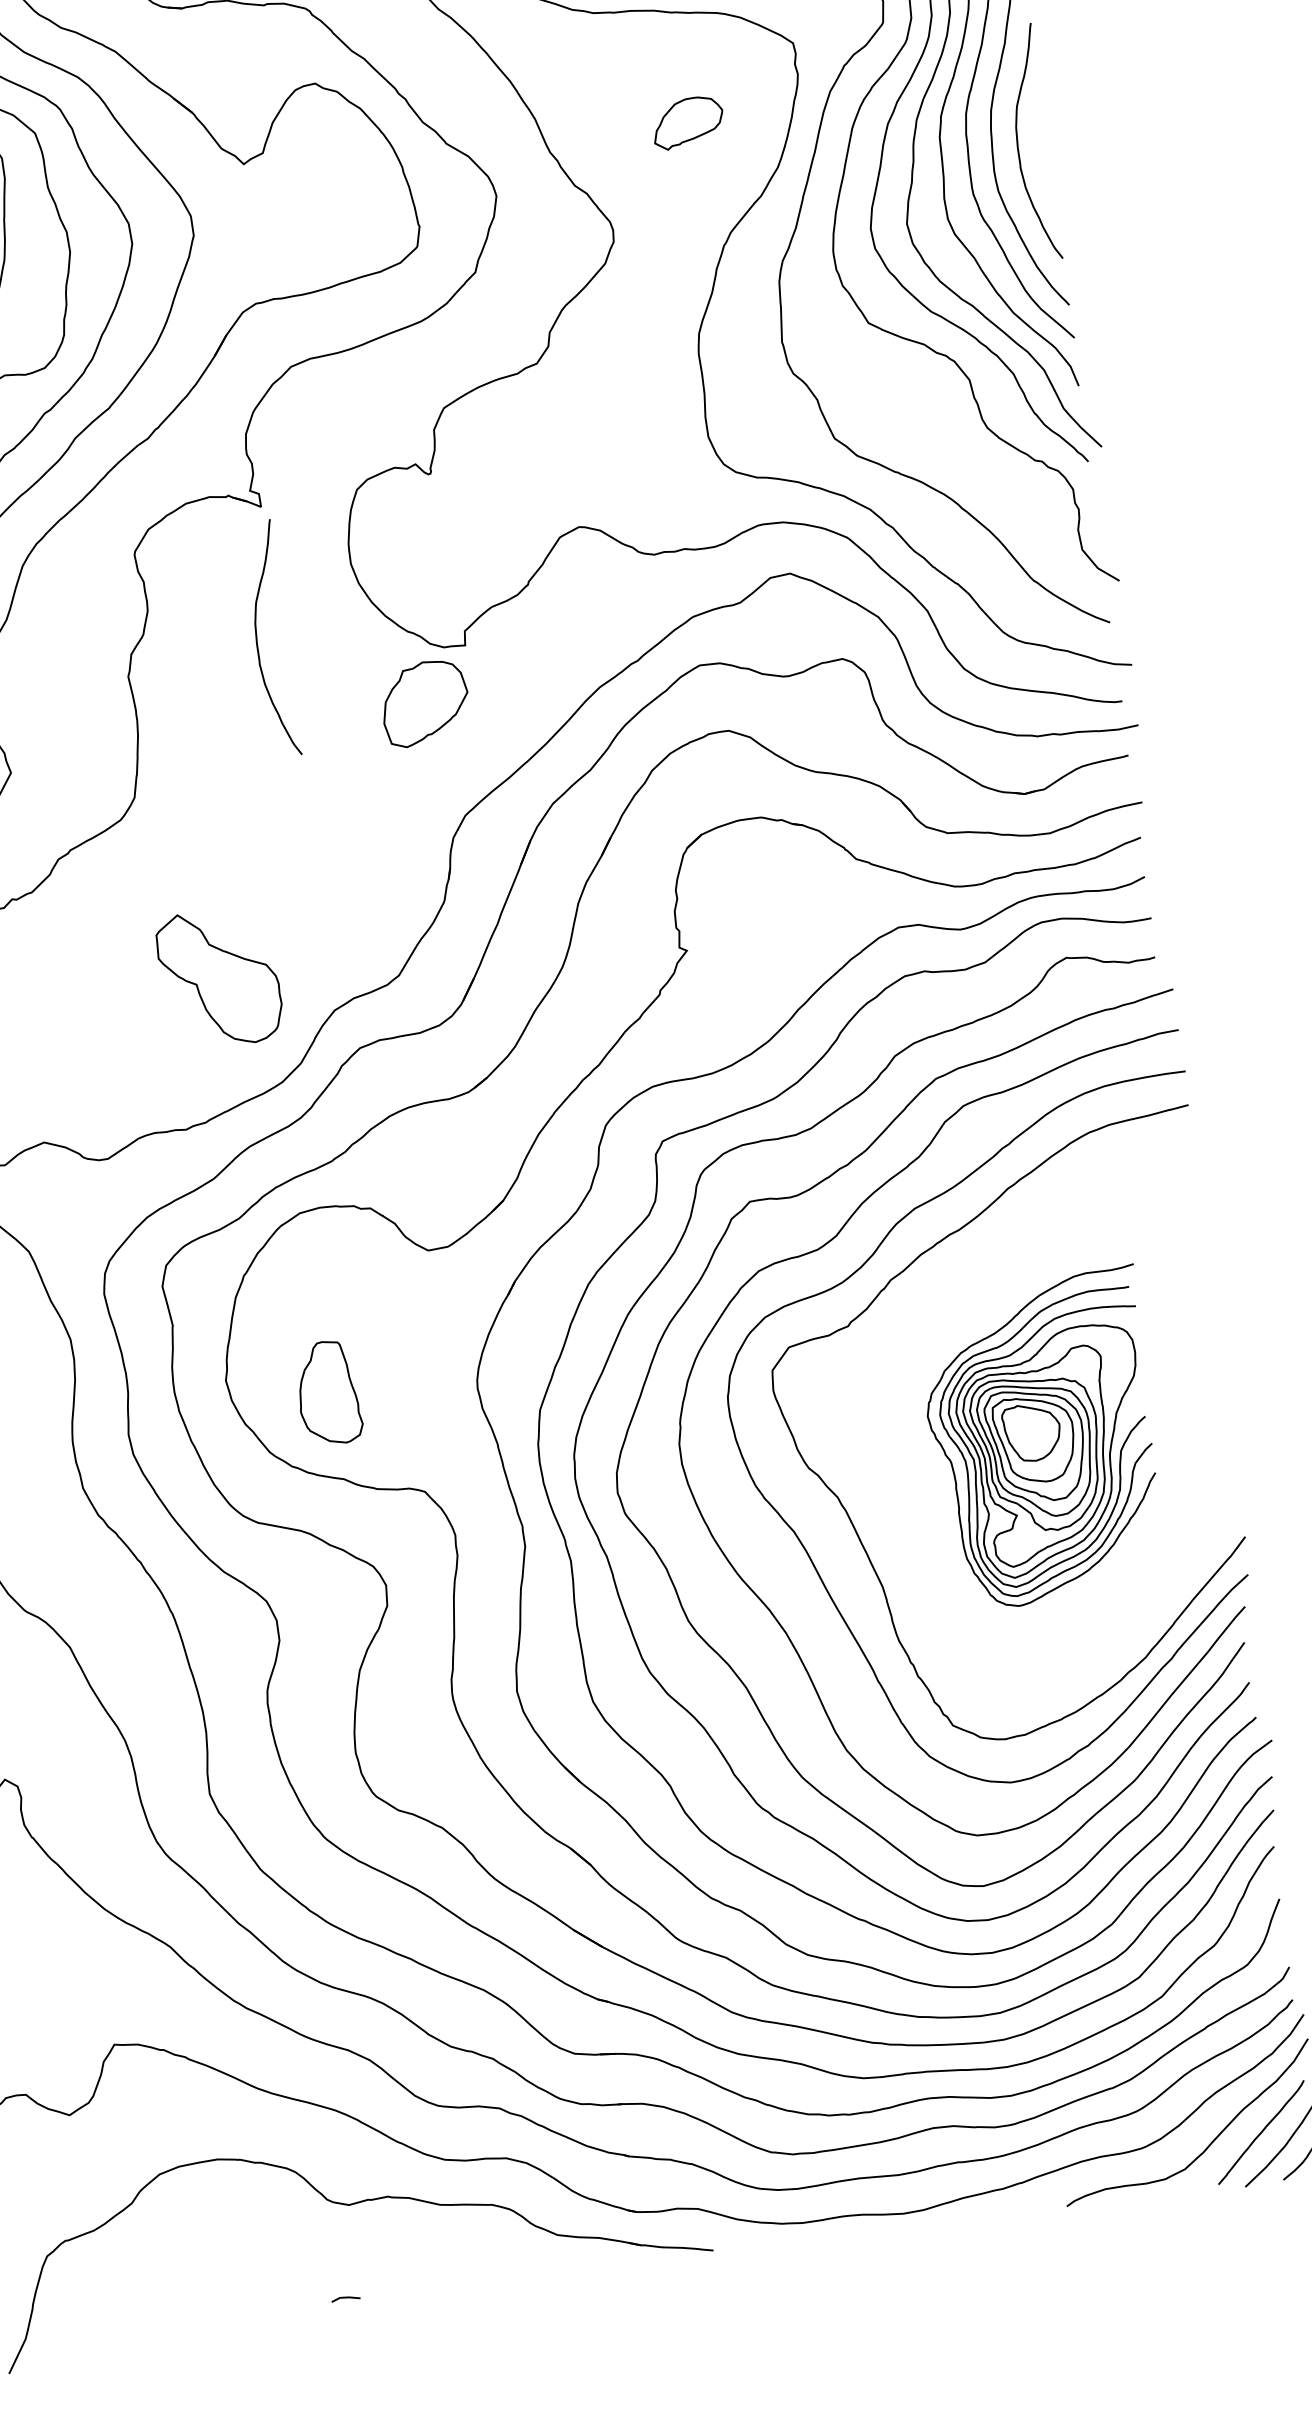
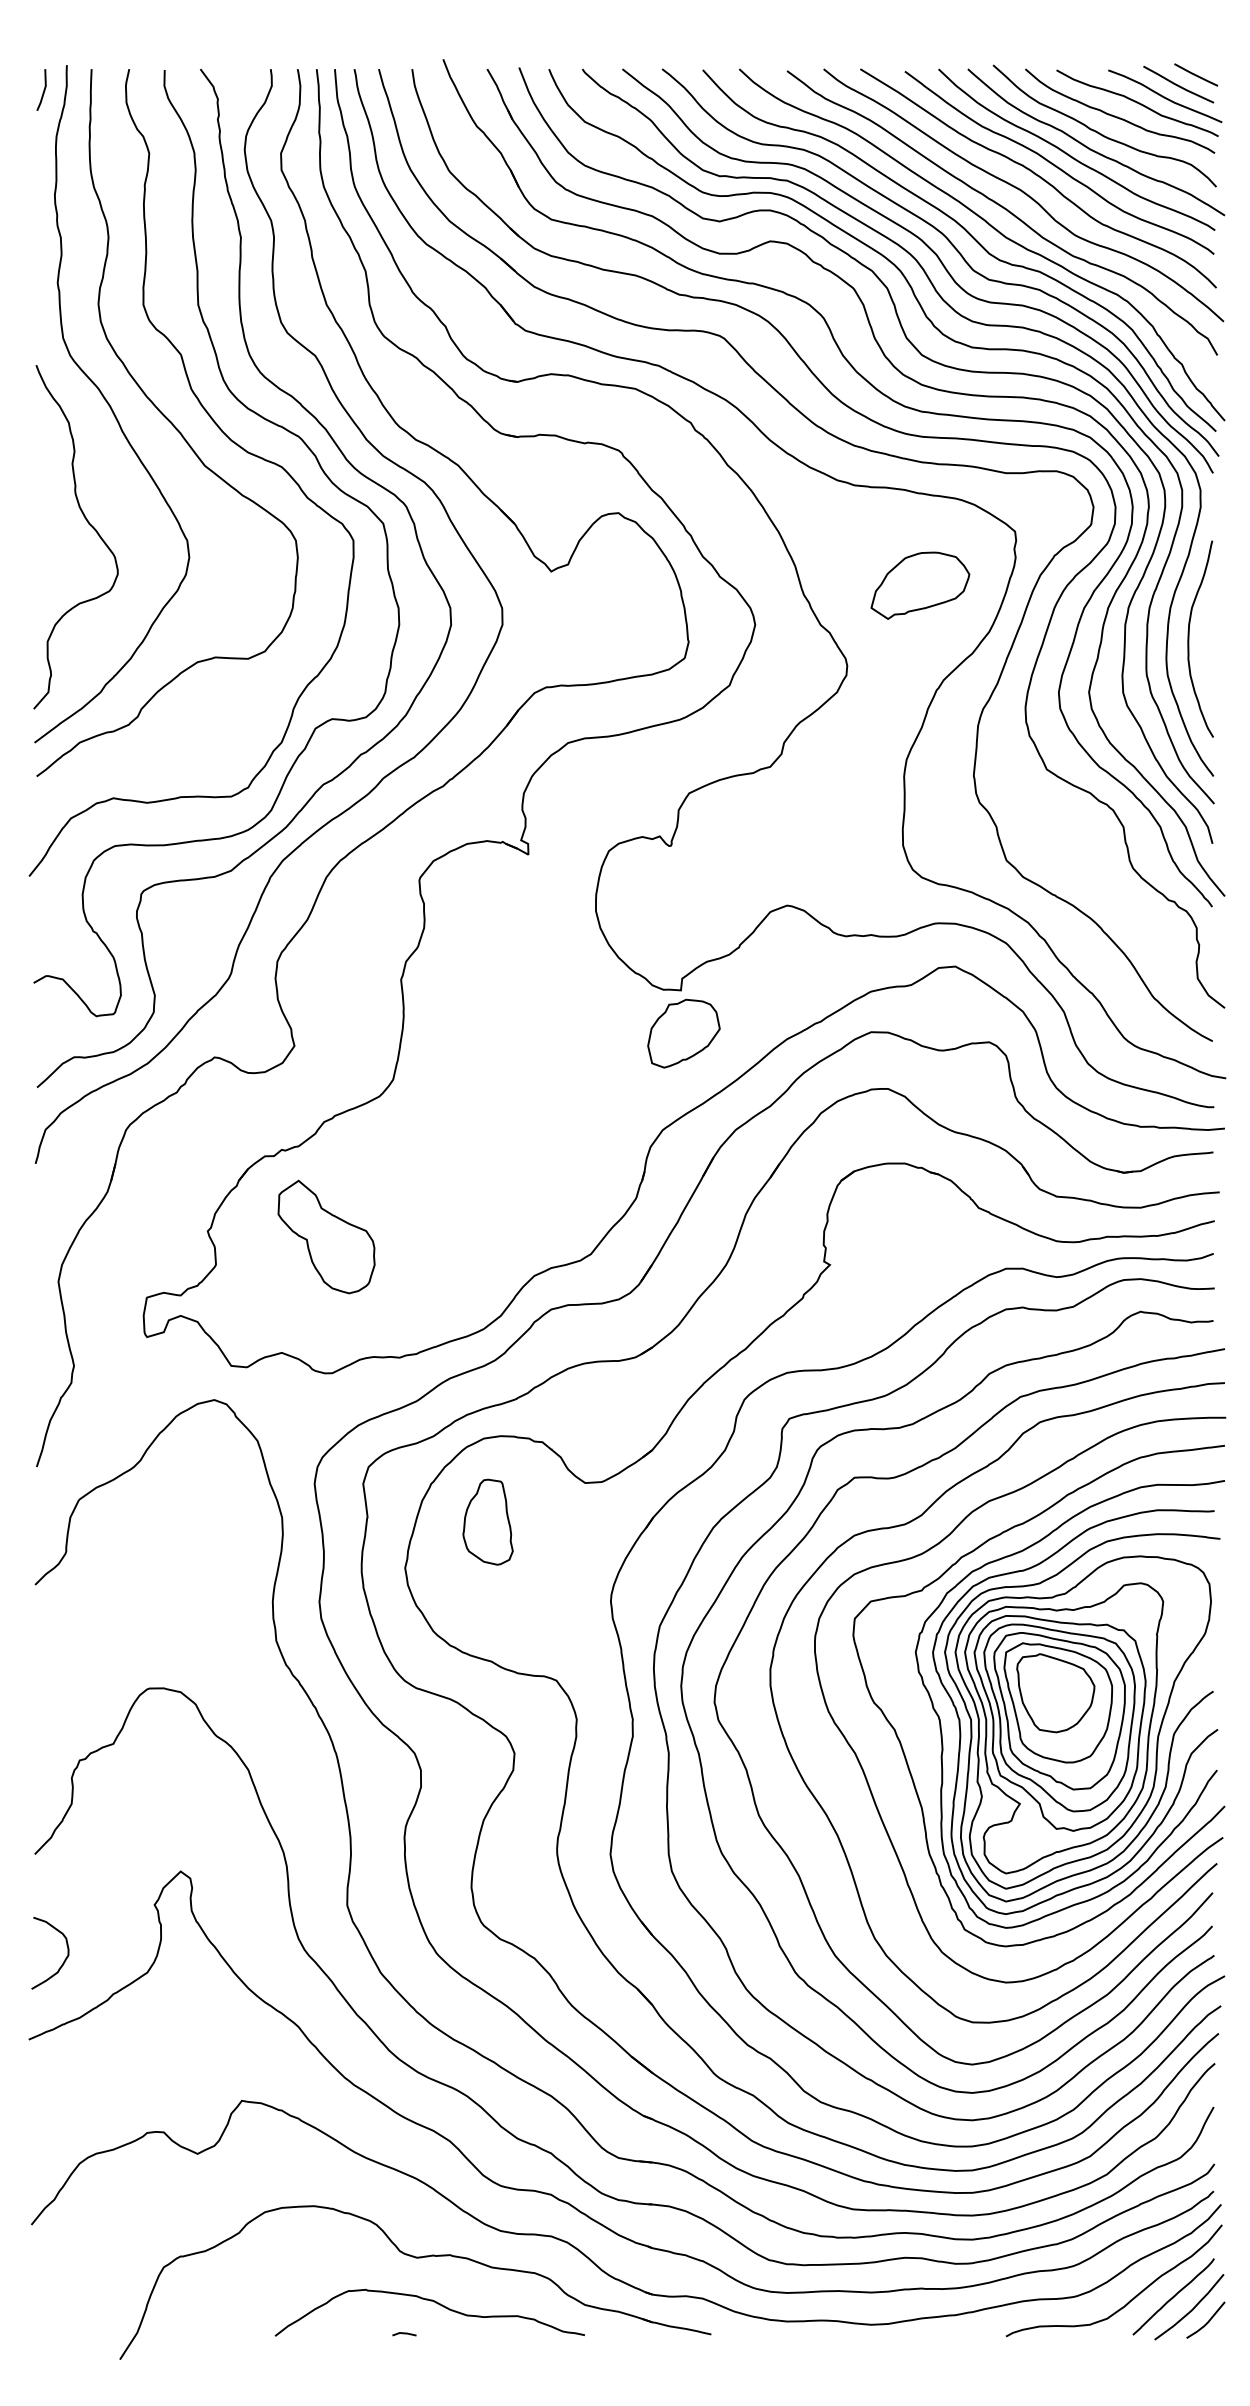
part: (688, 122) -> (920, 585), size x1.67
curve: (257, 639) -> (511, 963), removed
part: (424, 703) -> (683, 1033), moved
part: (219, 977) -> (326, 1236), moved
part: (327, 1392) -> (487, 1521), moved
part: (1043, 1439) -> (1069, 1704), size x1.67
curve: (371, 2255) -> (430, 2301), added

